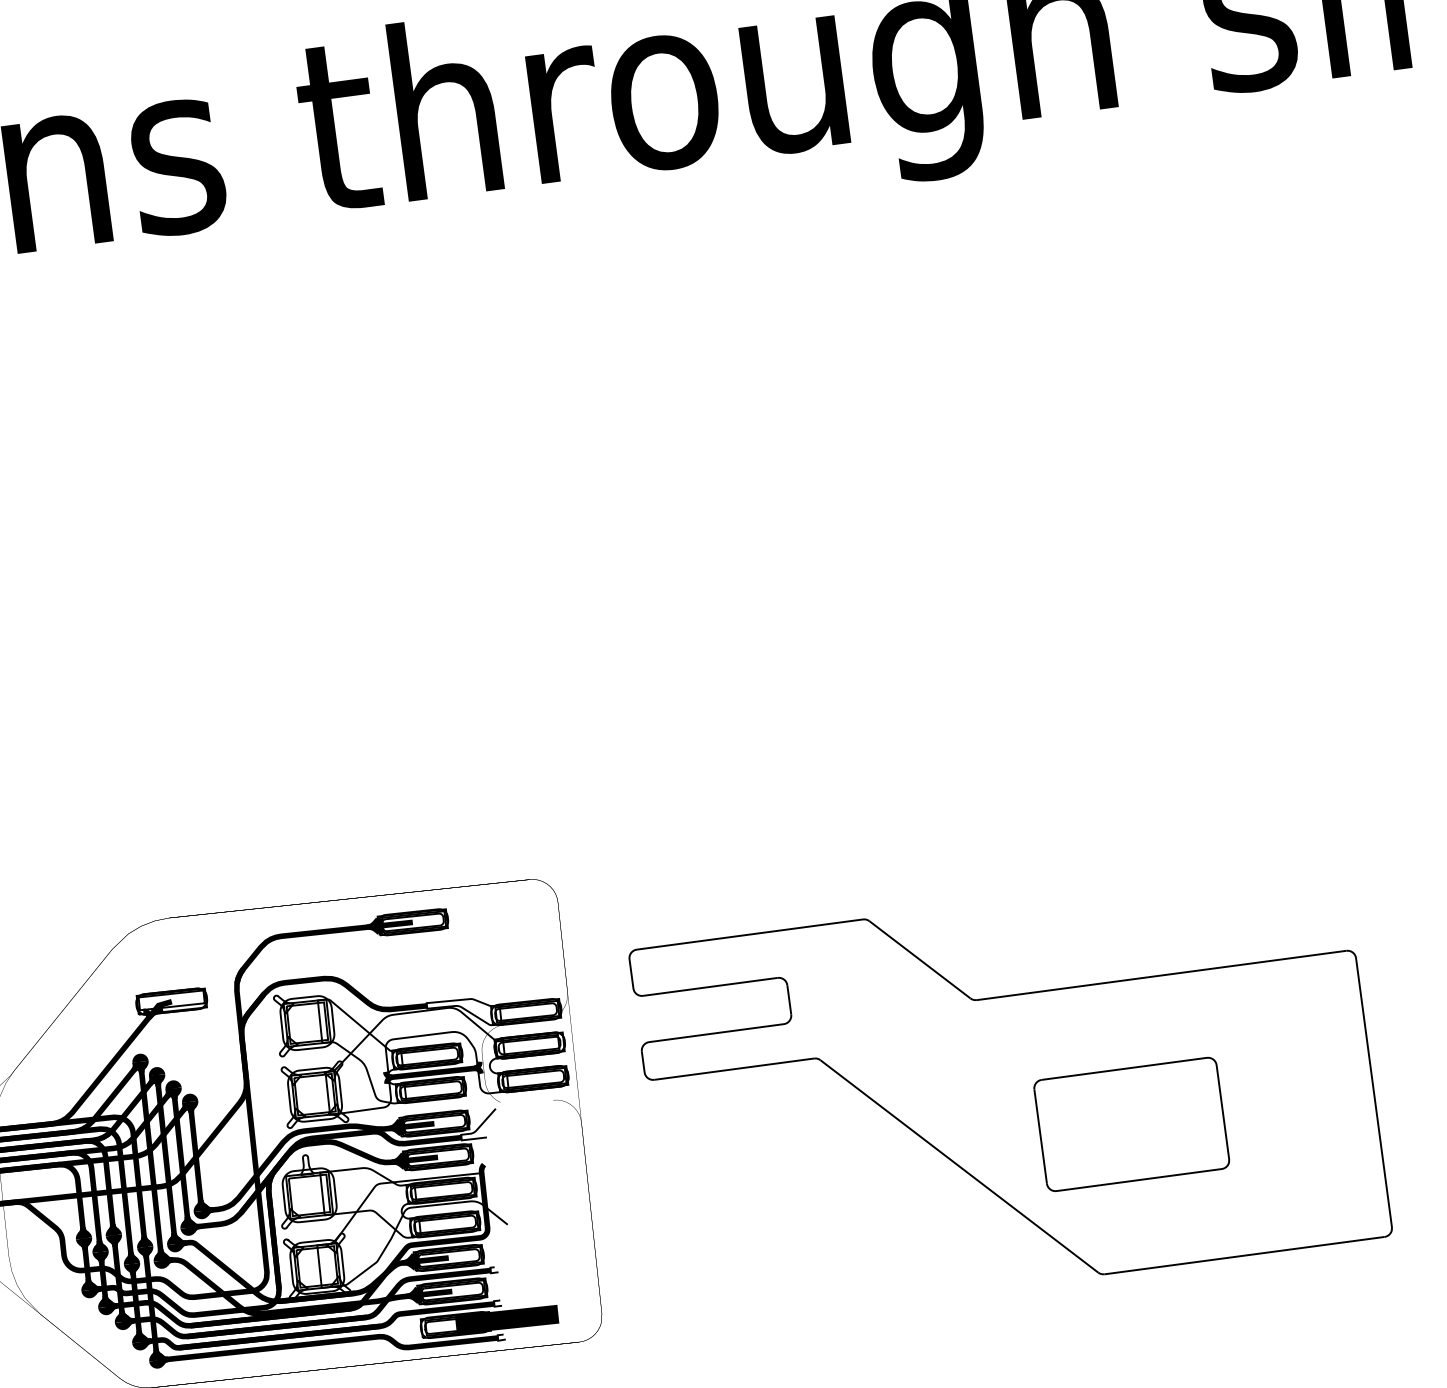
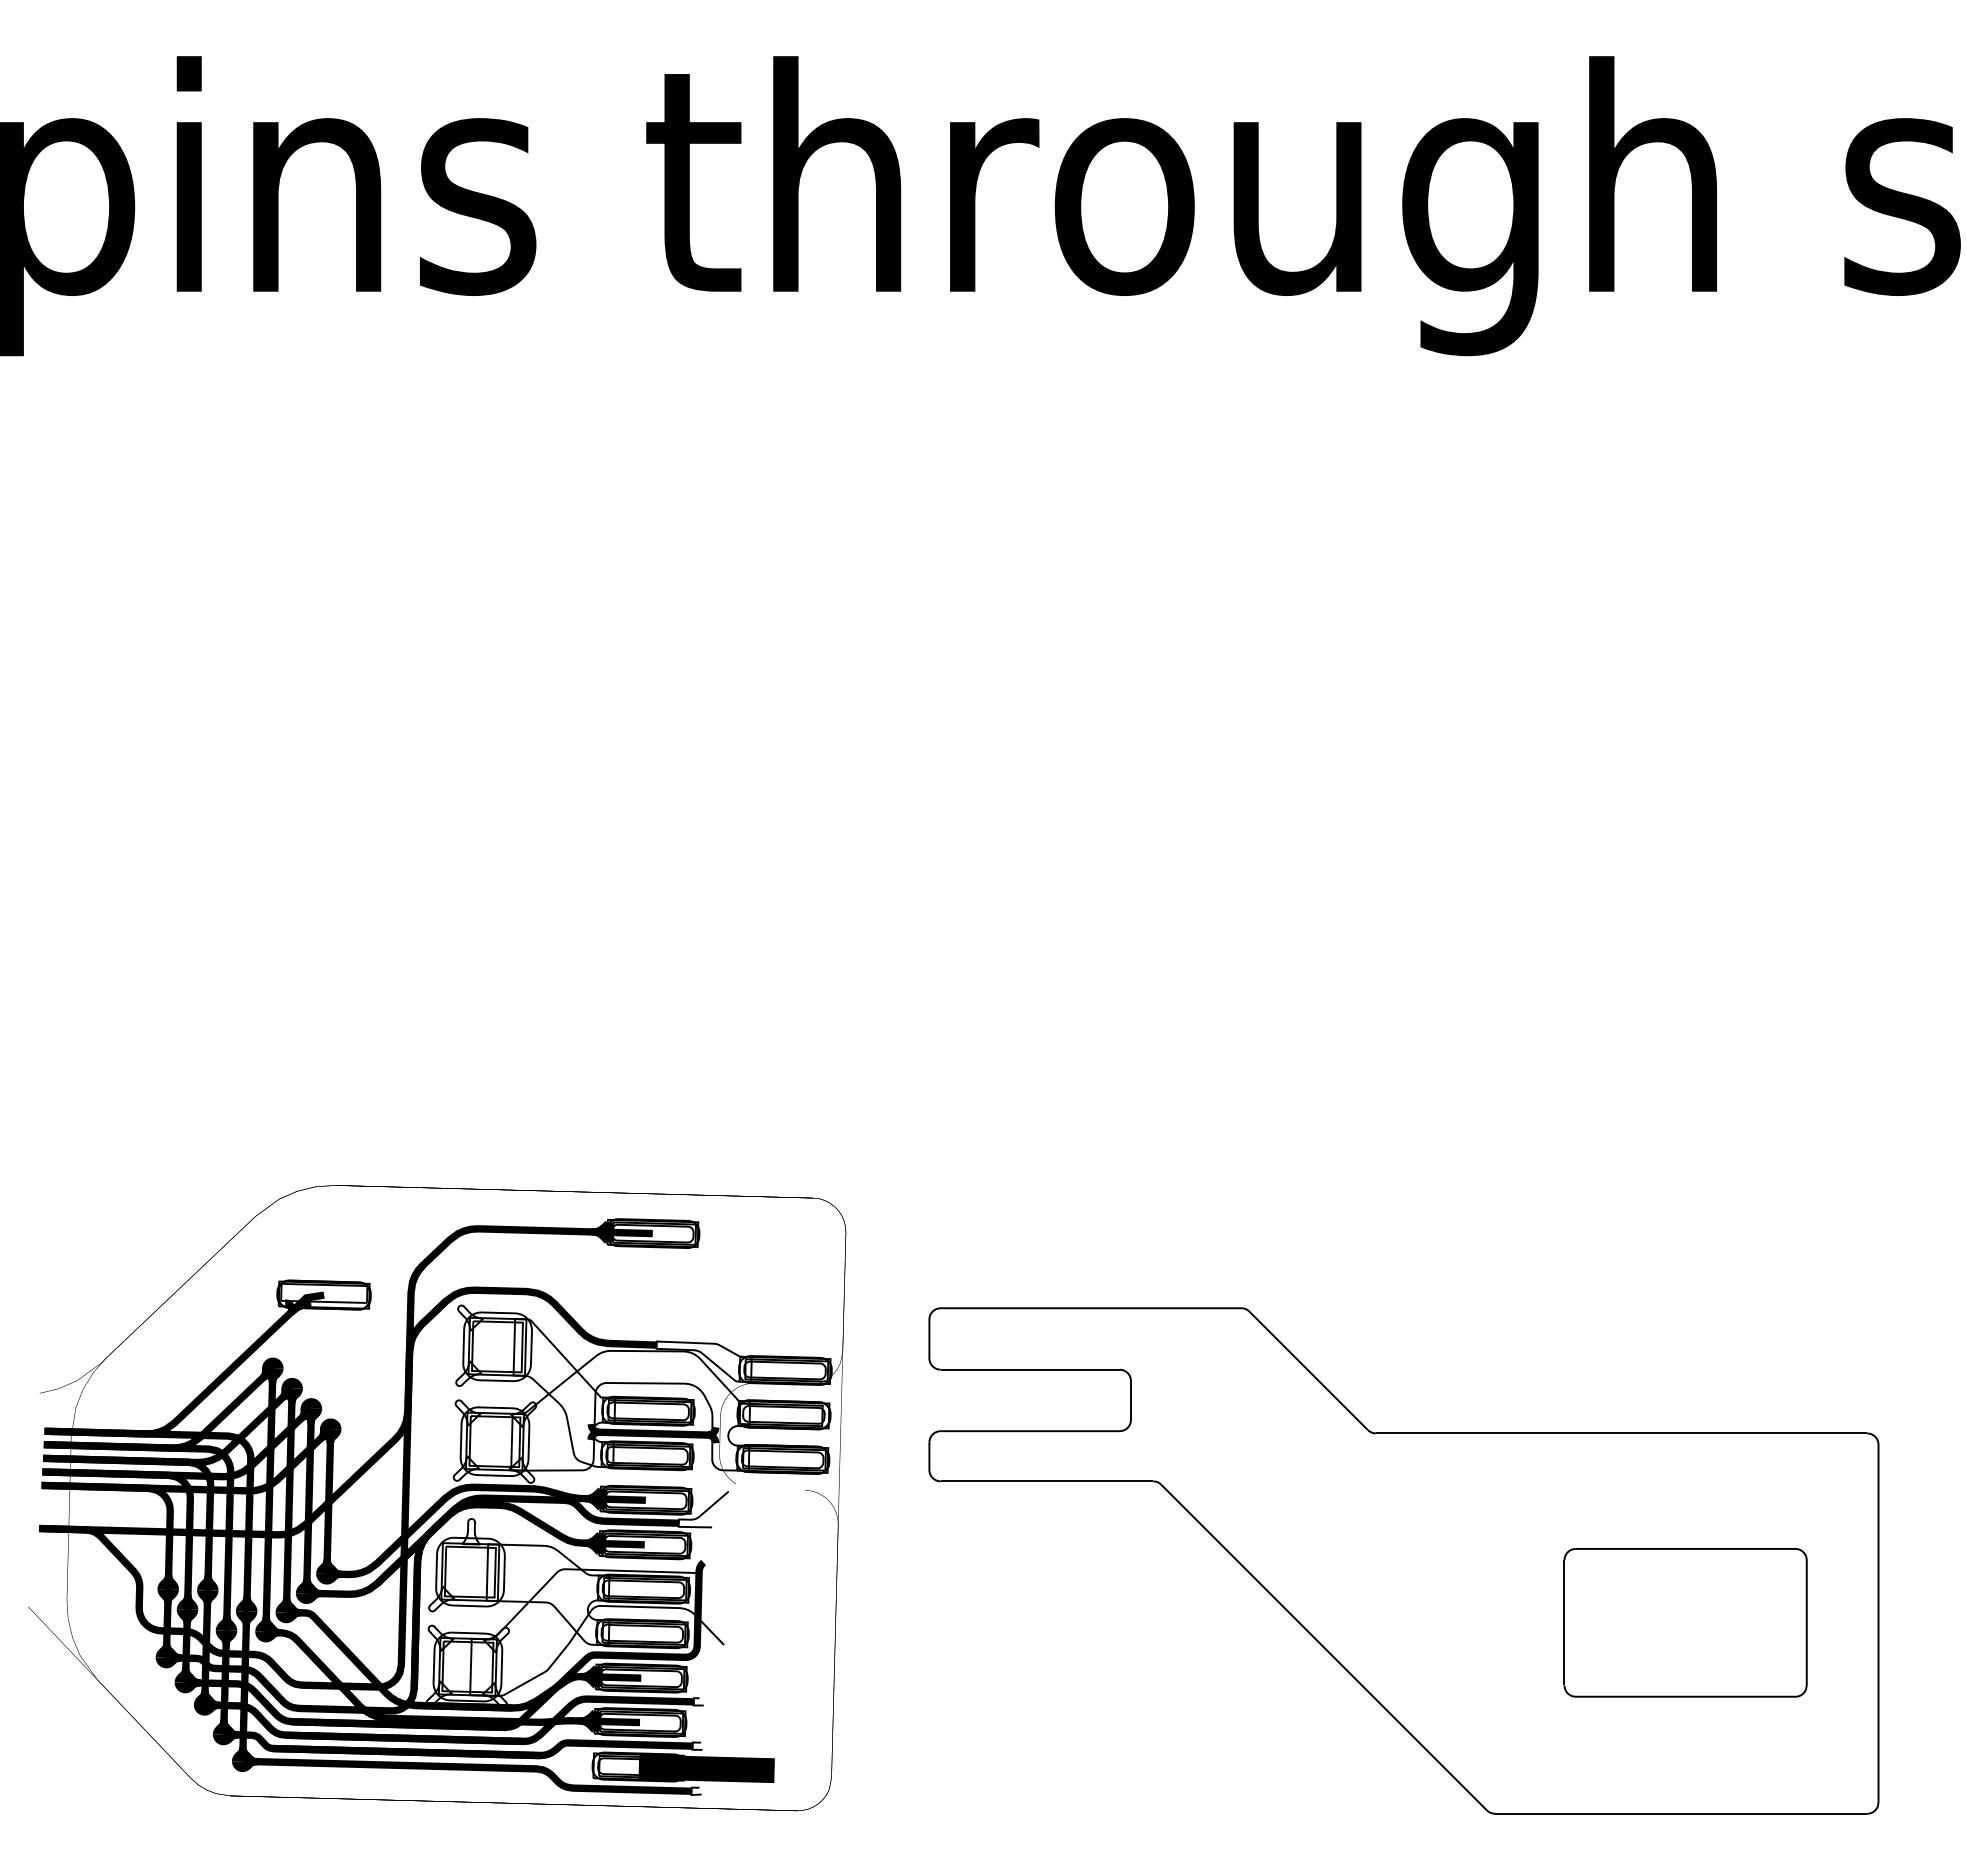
part: (1131, 1124) -> (1685, 1622), moved

